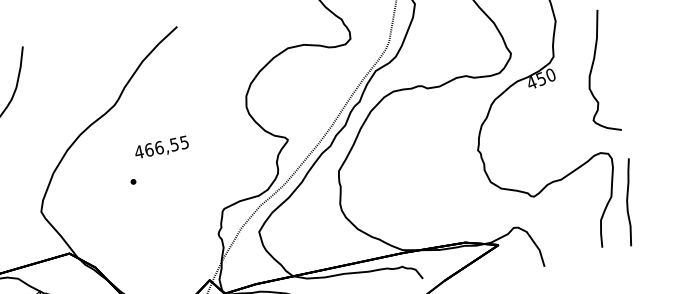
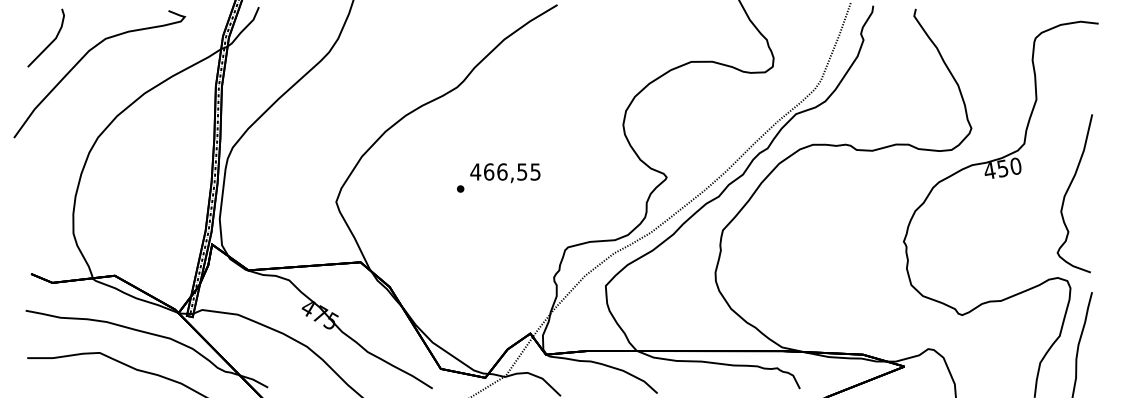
curve: (591, 71) -> (1068, 190), moved
text: (161, 148) -> (505, 173), moved

